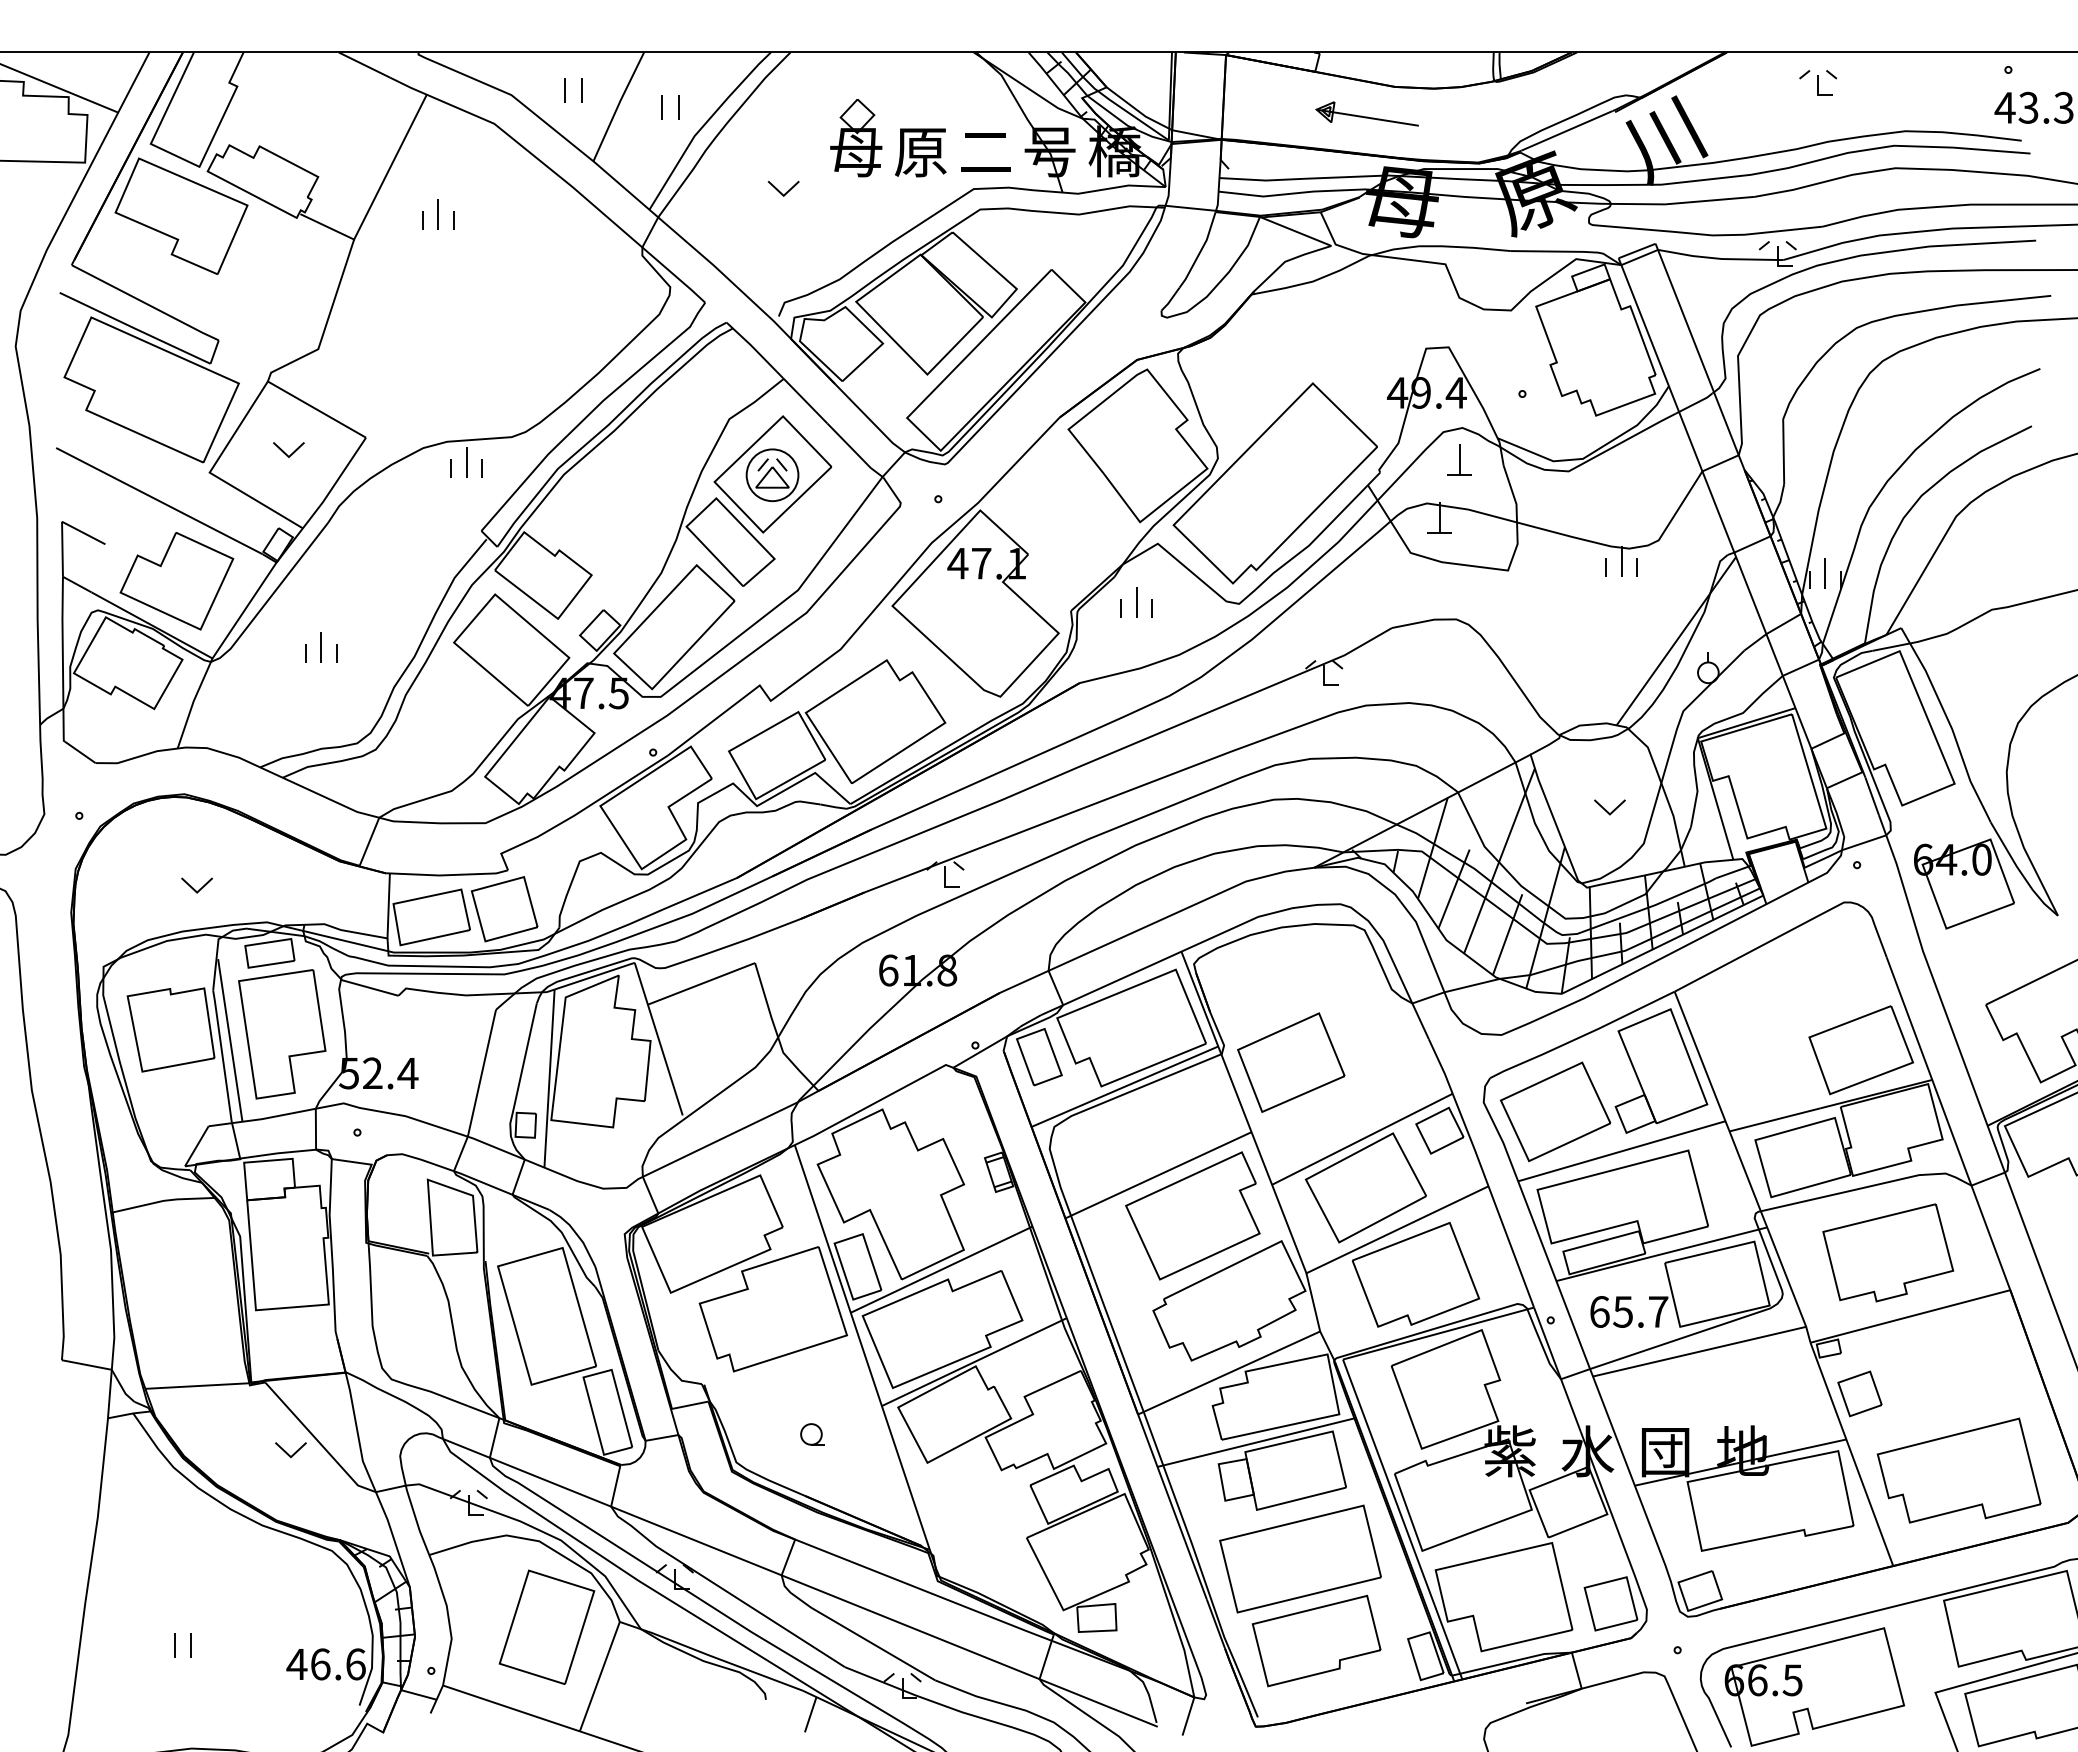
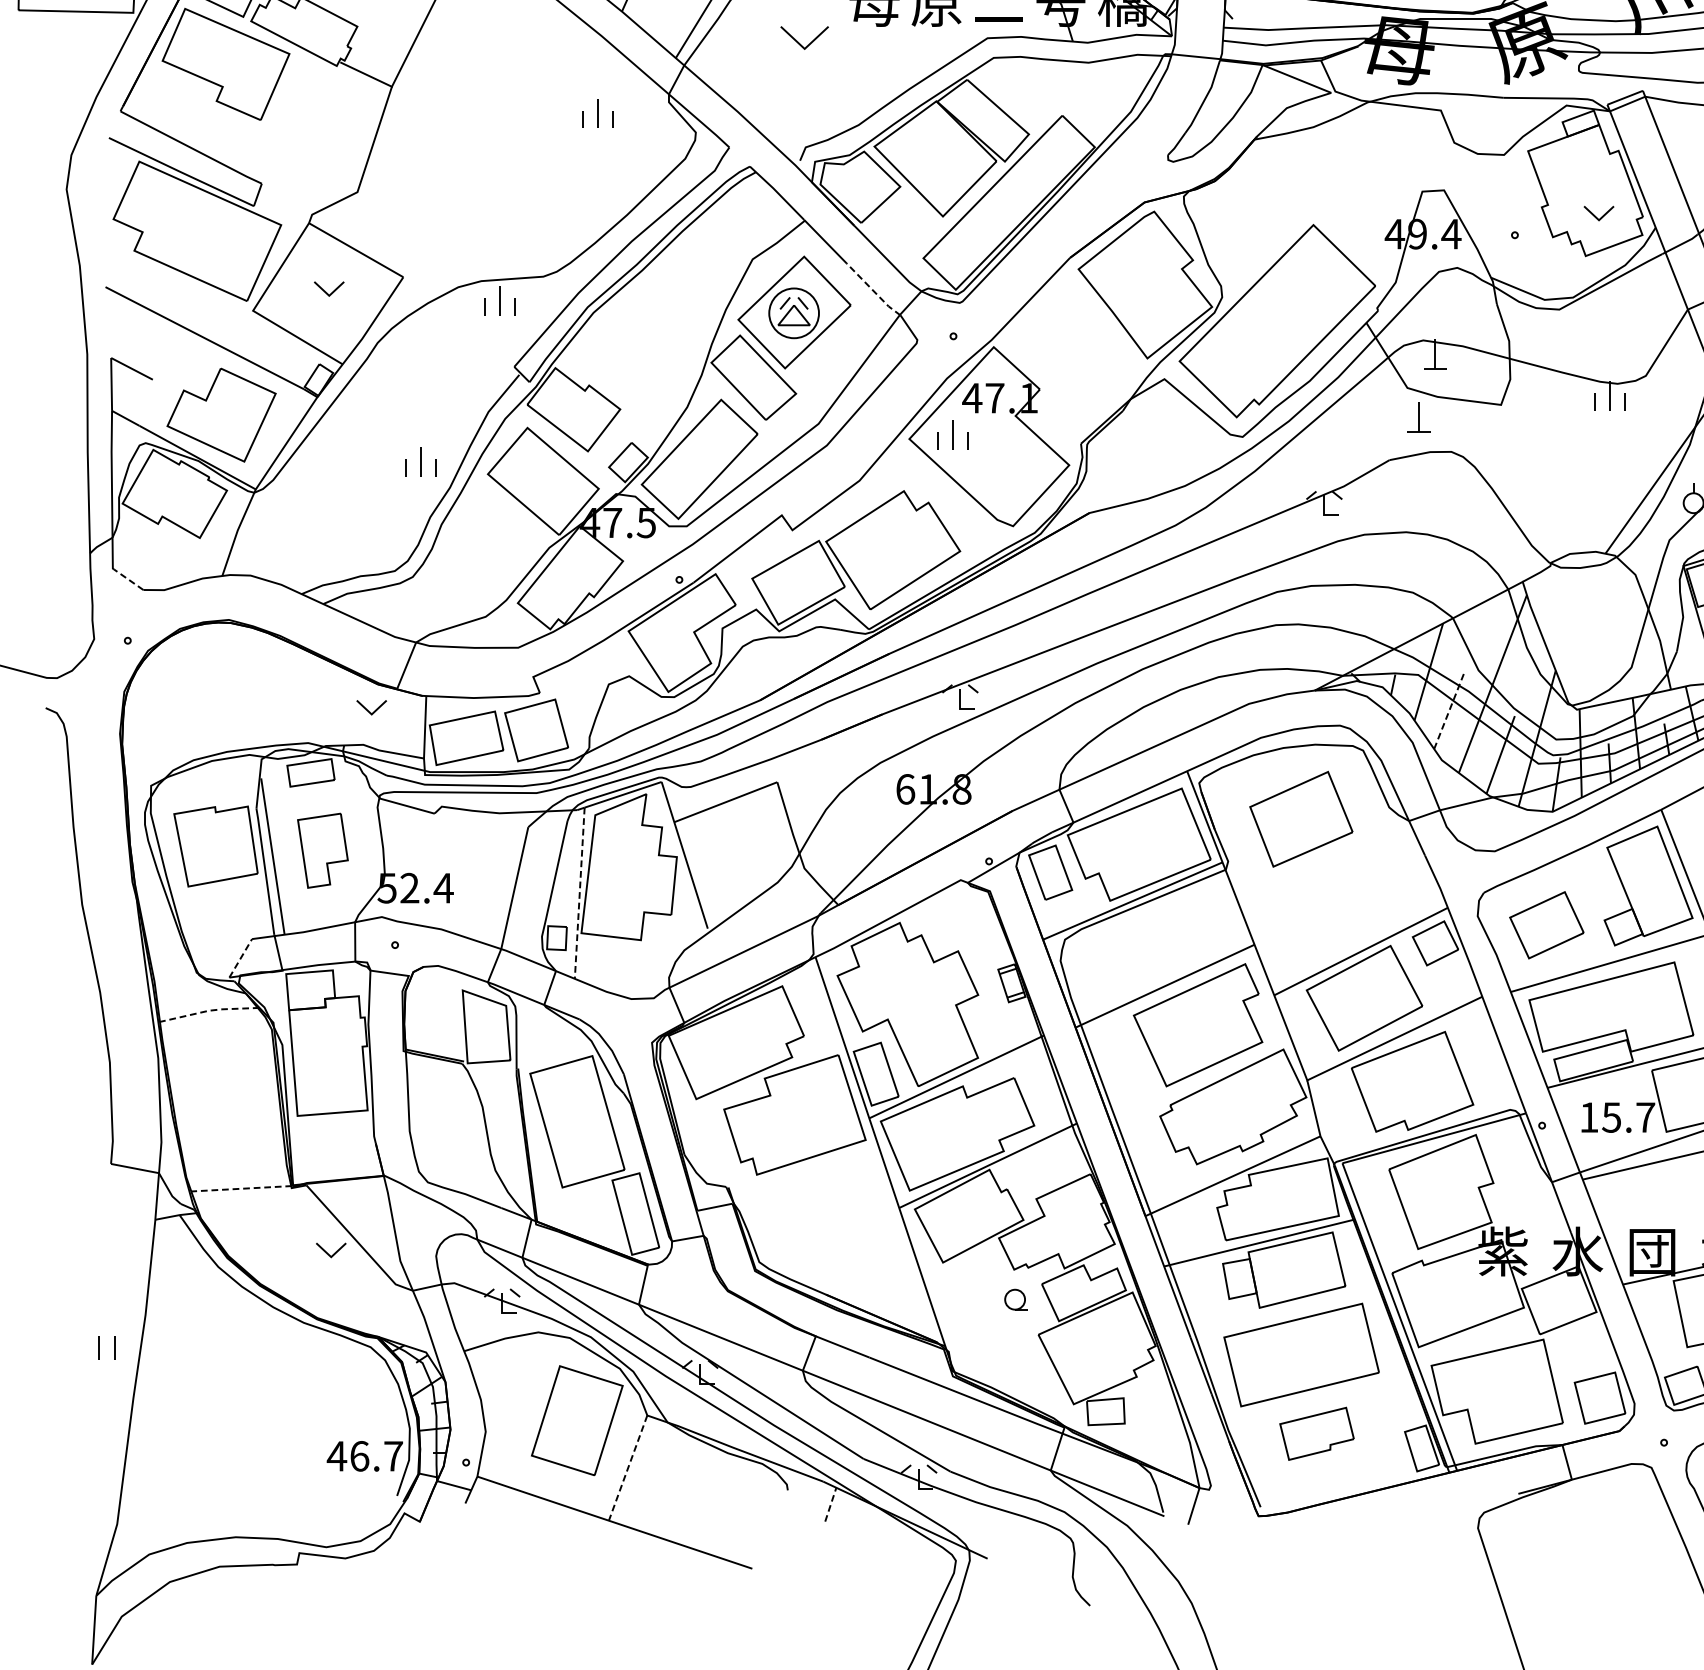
part: (783, 188) -> (804, 37), size x1.6
part: (438, 214) -> (597, 113), moved
line: (854, 451) -> (872, 290), solid -> dashed
part: (1459, 459) -> (1418, 417), moved
part: (1136, 602) -> (952, 435), moved
part: (321, 647) -> (421, 462), moved
line: (80, 752) -> (128, 579), solid -> dashed
part: (1609, 807) -> (1598, 213), moved
part: (196, 885) -> (371, 707), moved
line: (1454, 888) -> (1449, 710), solid -> dashed
part: (282, 1034) -> (323, 850), size x0.6
part: (1291, 1062) -> (1301, 819), moved
line: (549, 1079) -> (579, 894), solid -> dashed
part: (1555, 1111) -> (1546, 924), size x0.7
line: (197, 1145) -> (241, 957), solid -> dashed
line: (163, 1200) -> (208, 1010), solid -> dashed
text: (1599, 1311) -> (1588, 1117), 65.7 -> 15.7
line: (197, 1386) -> (241, 1189), solid -> dashed
part: (812, 1434) -> (1016, 1299), moved
part: (1316, 1640) -> (1316, 1433), size x0.6
part: (175, 1645) -> (100, 1348), moved
text: (355, 1664) -> (393, 1456), 46.6 -> 46.7
line: (599, 1677) -> (627, 1468), solid -> dashed
line: (810, 1714) -> (830, 1504), solid -> dashed

